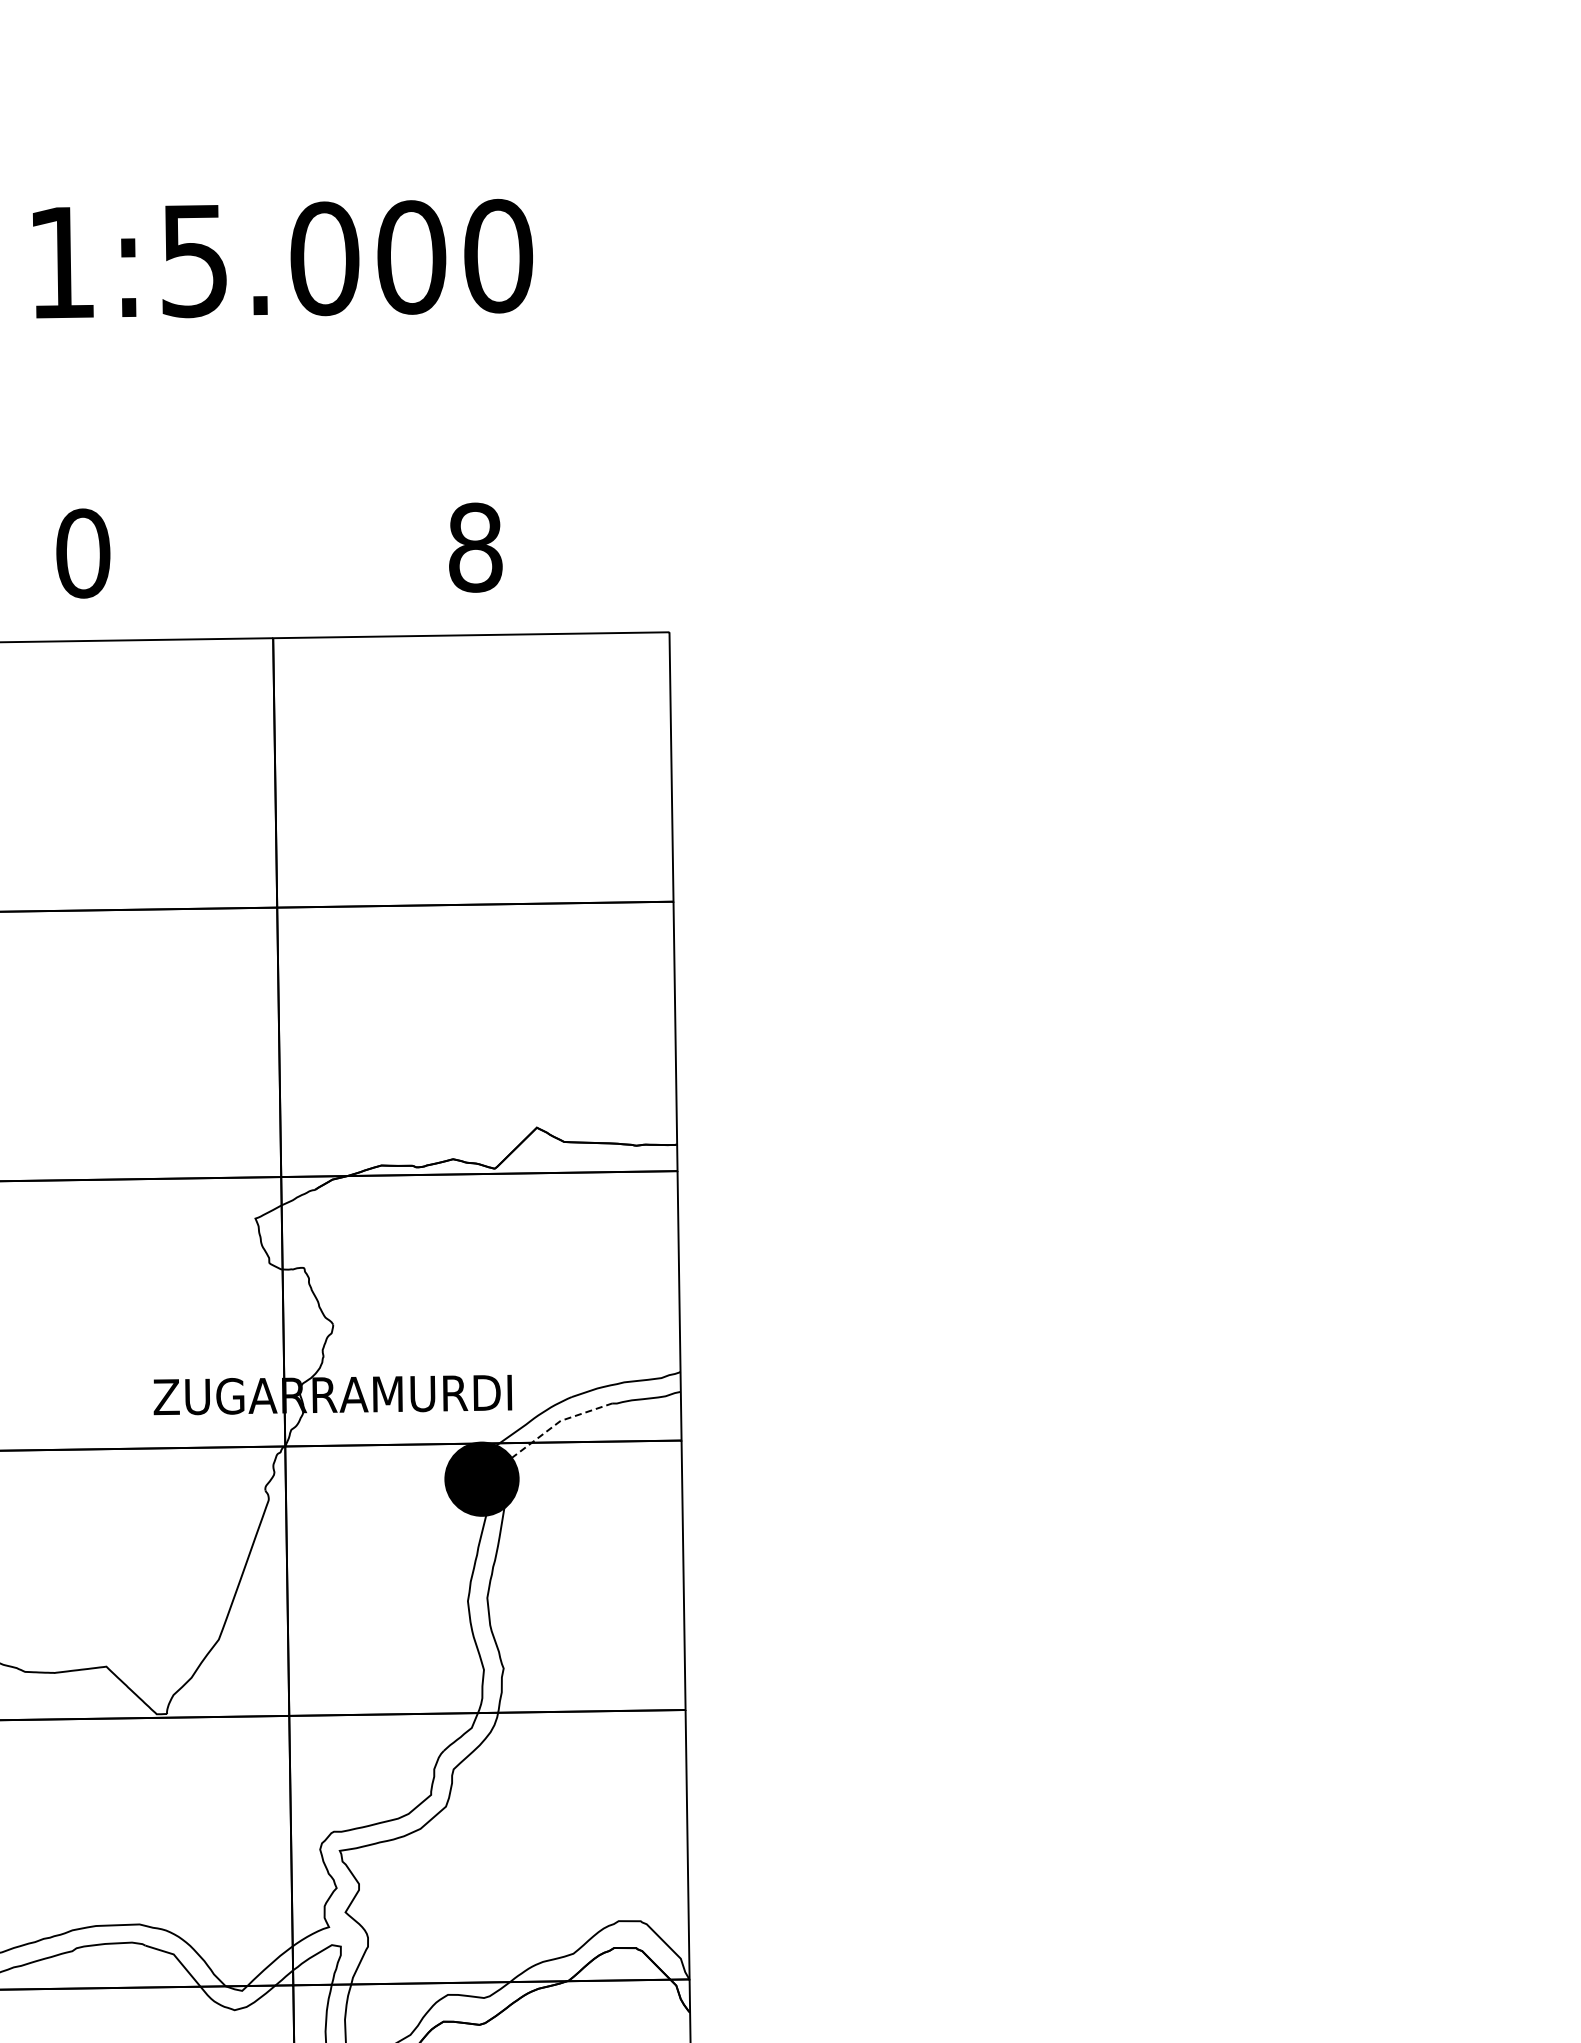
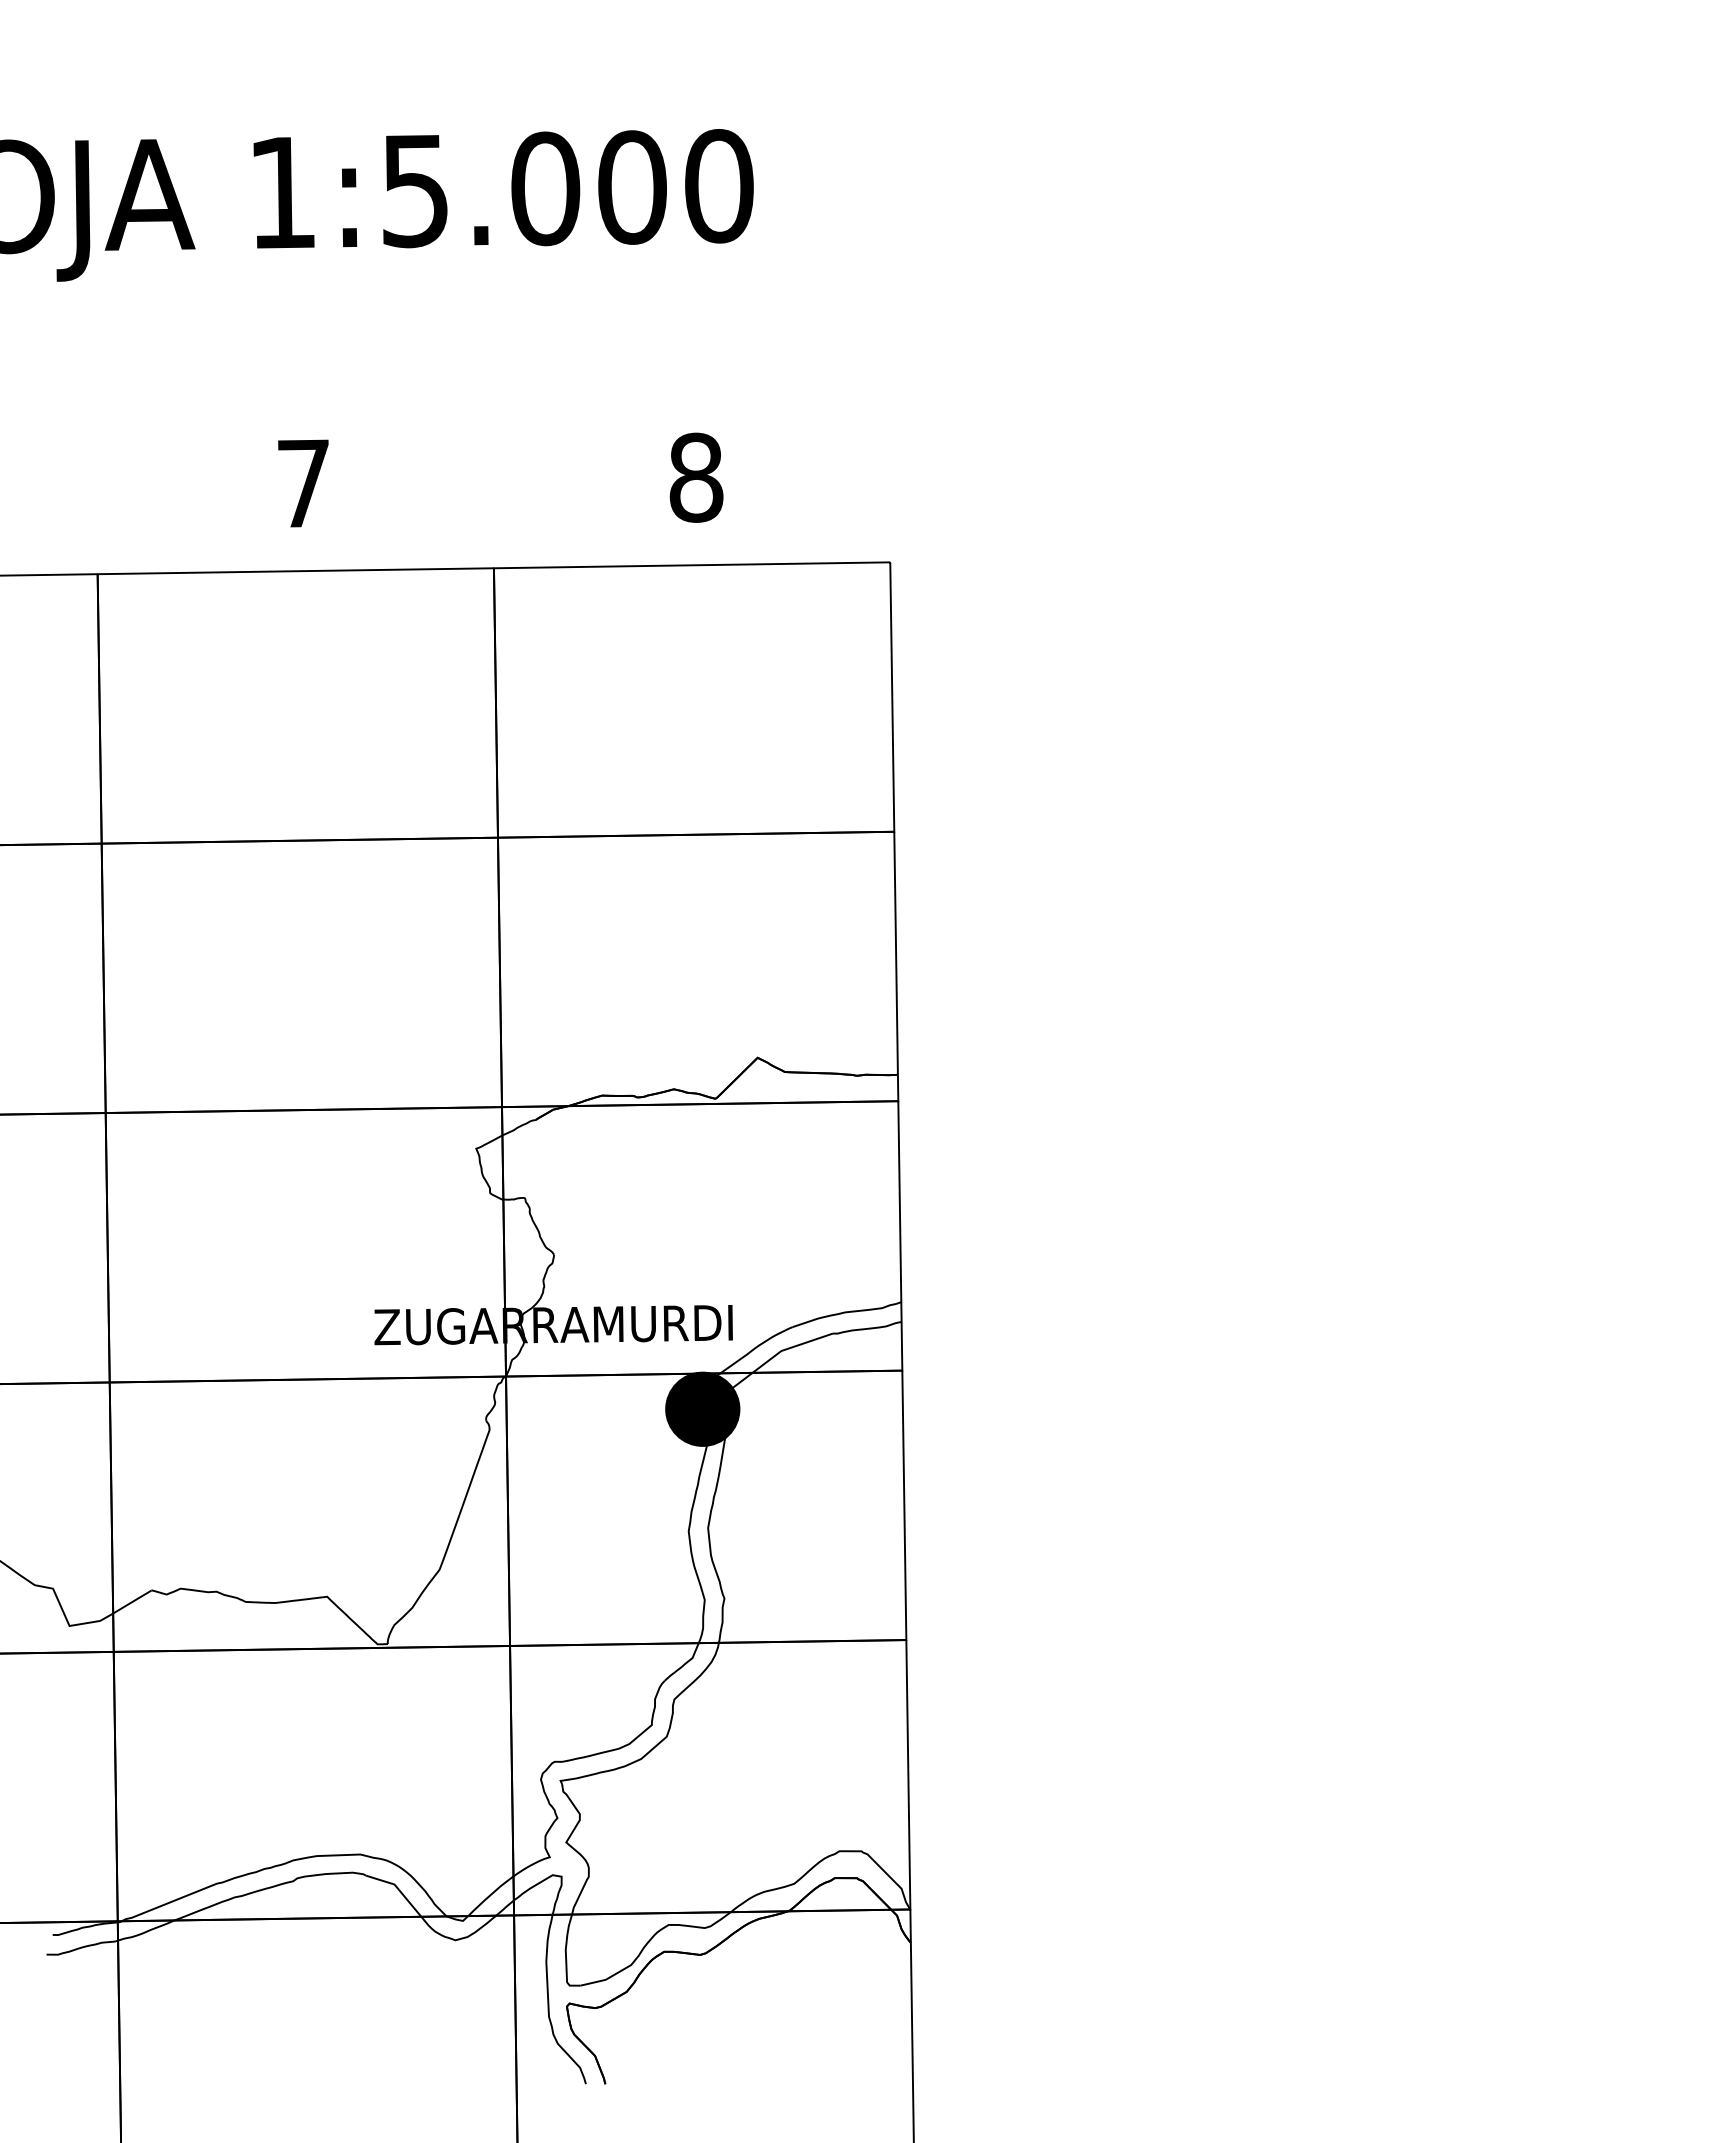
text: (83, 553) -> (304, 483), 0 -> 7
line: (558, 1422) -> (779, 1352), dashed -> solid

